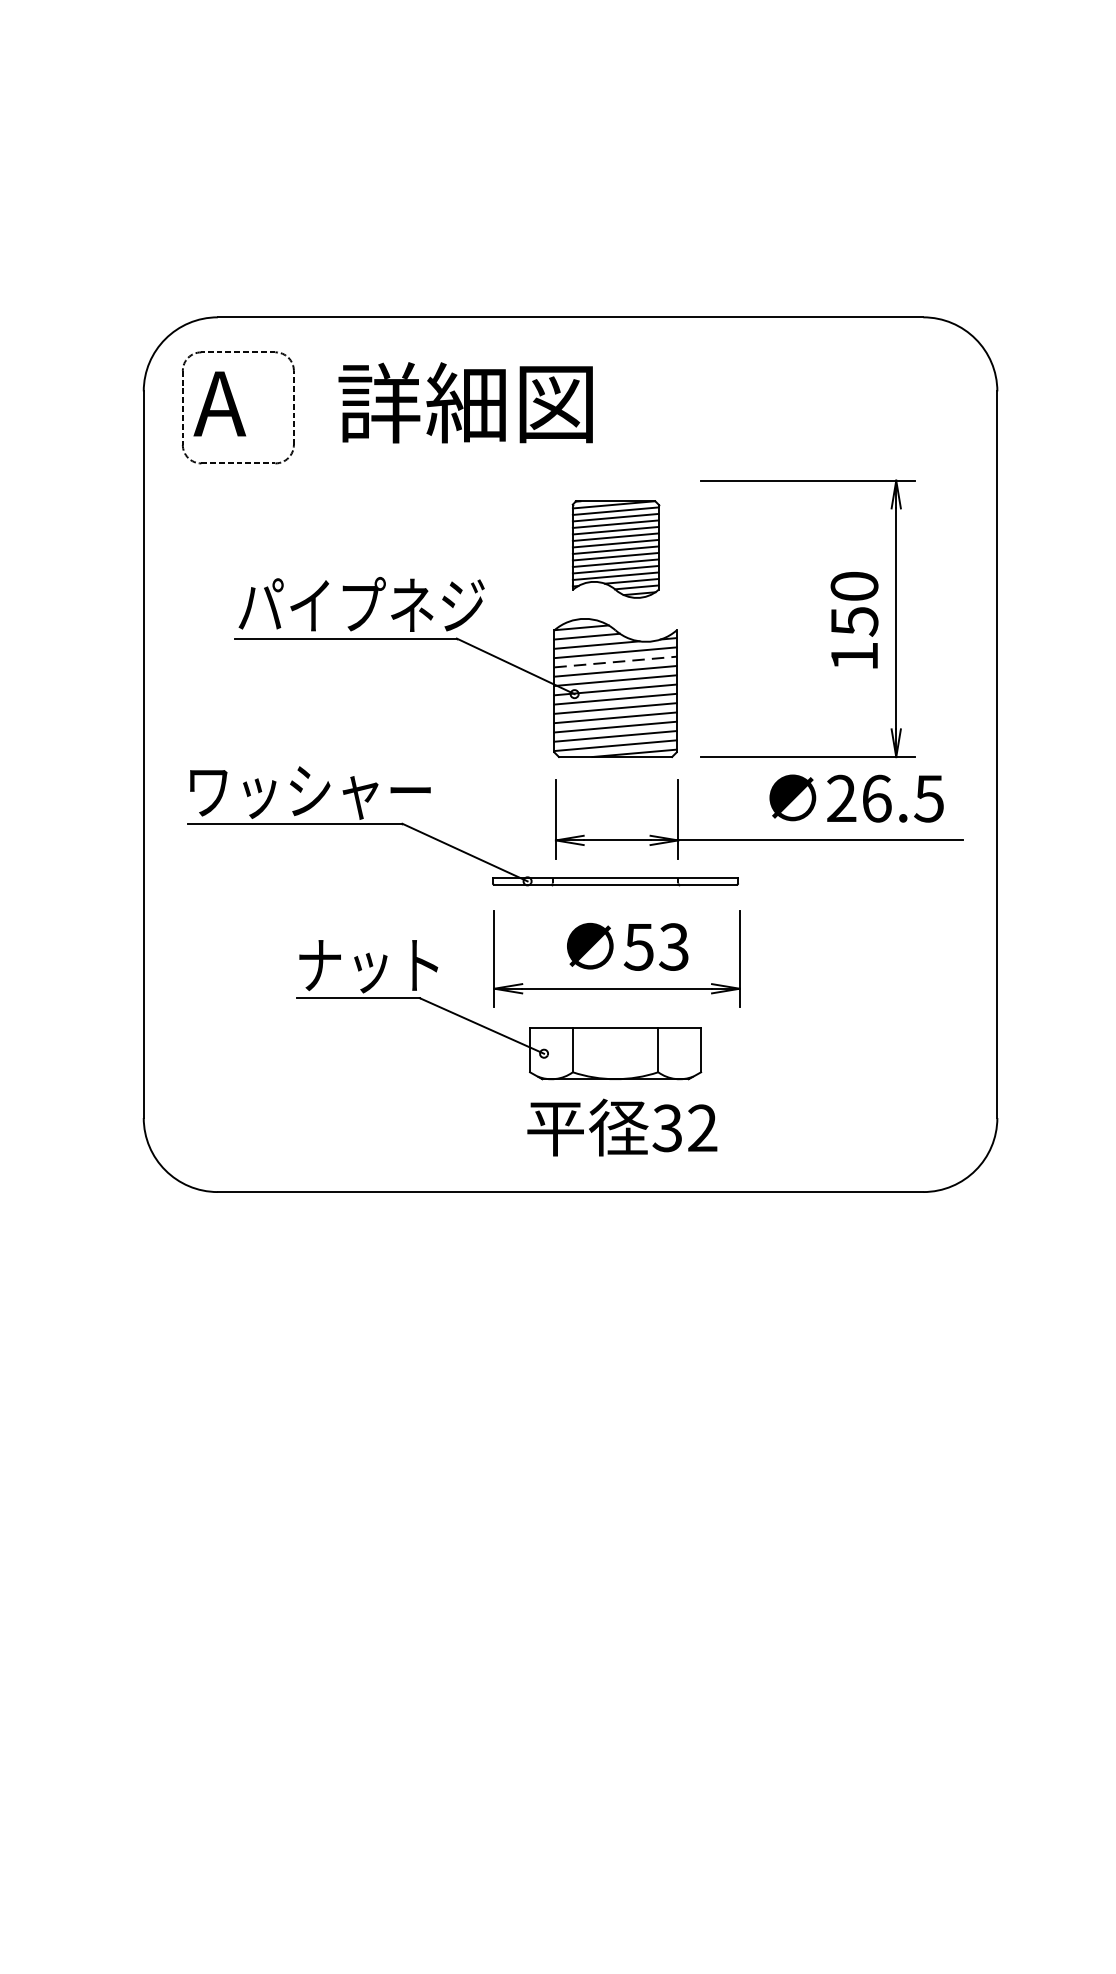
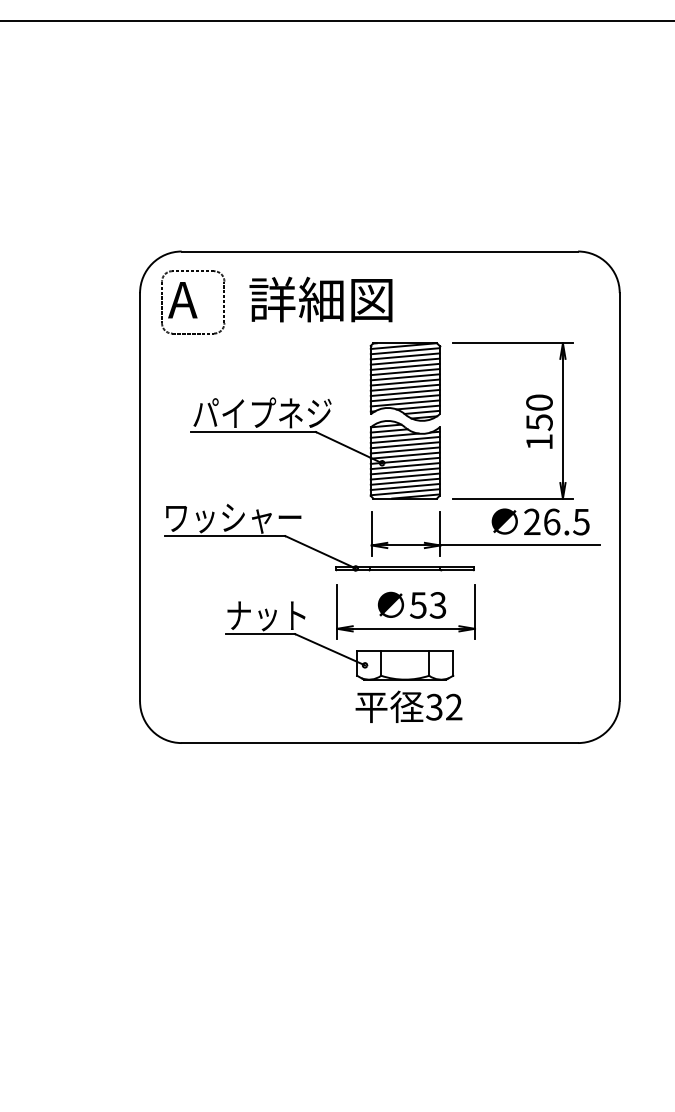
part: (616, 548) -> (405, 381), size x1.43
line: (616, 662) -> (405, 445), dashed -> solid

